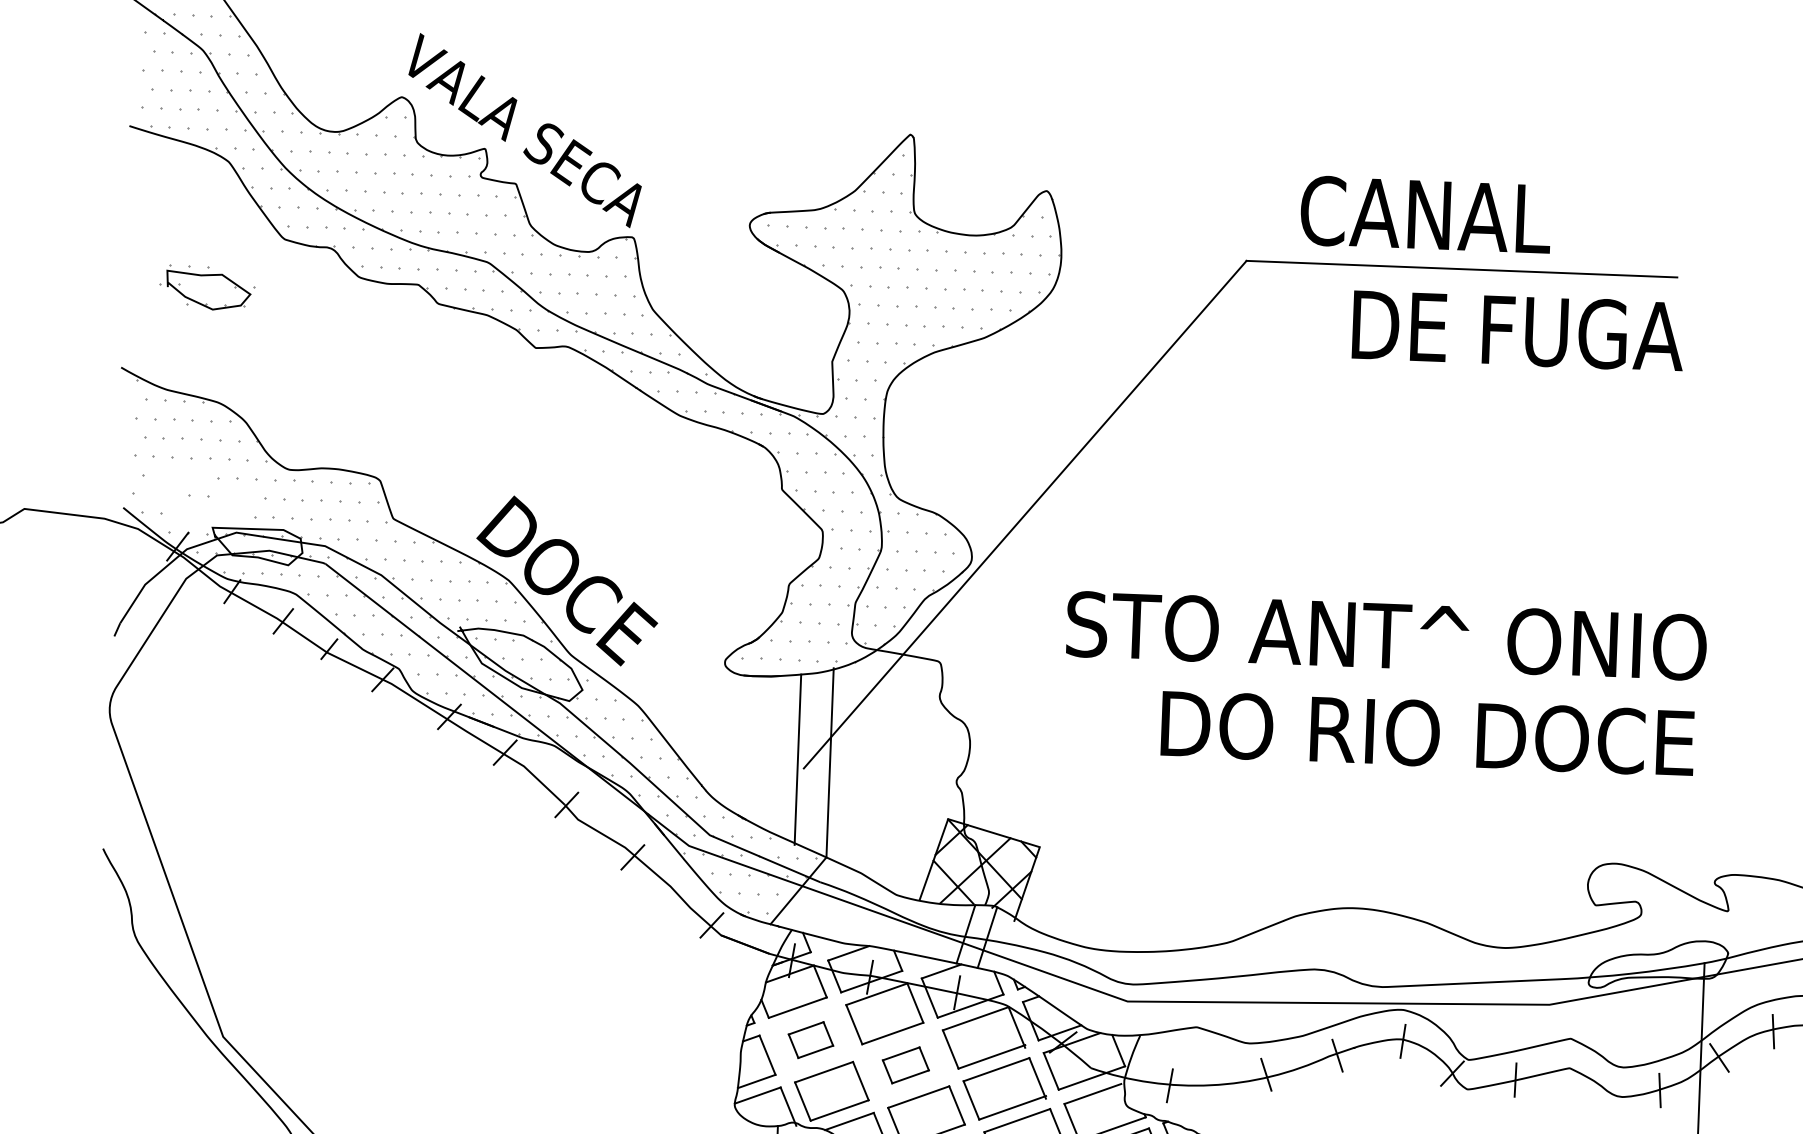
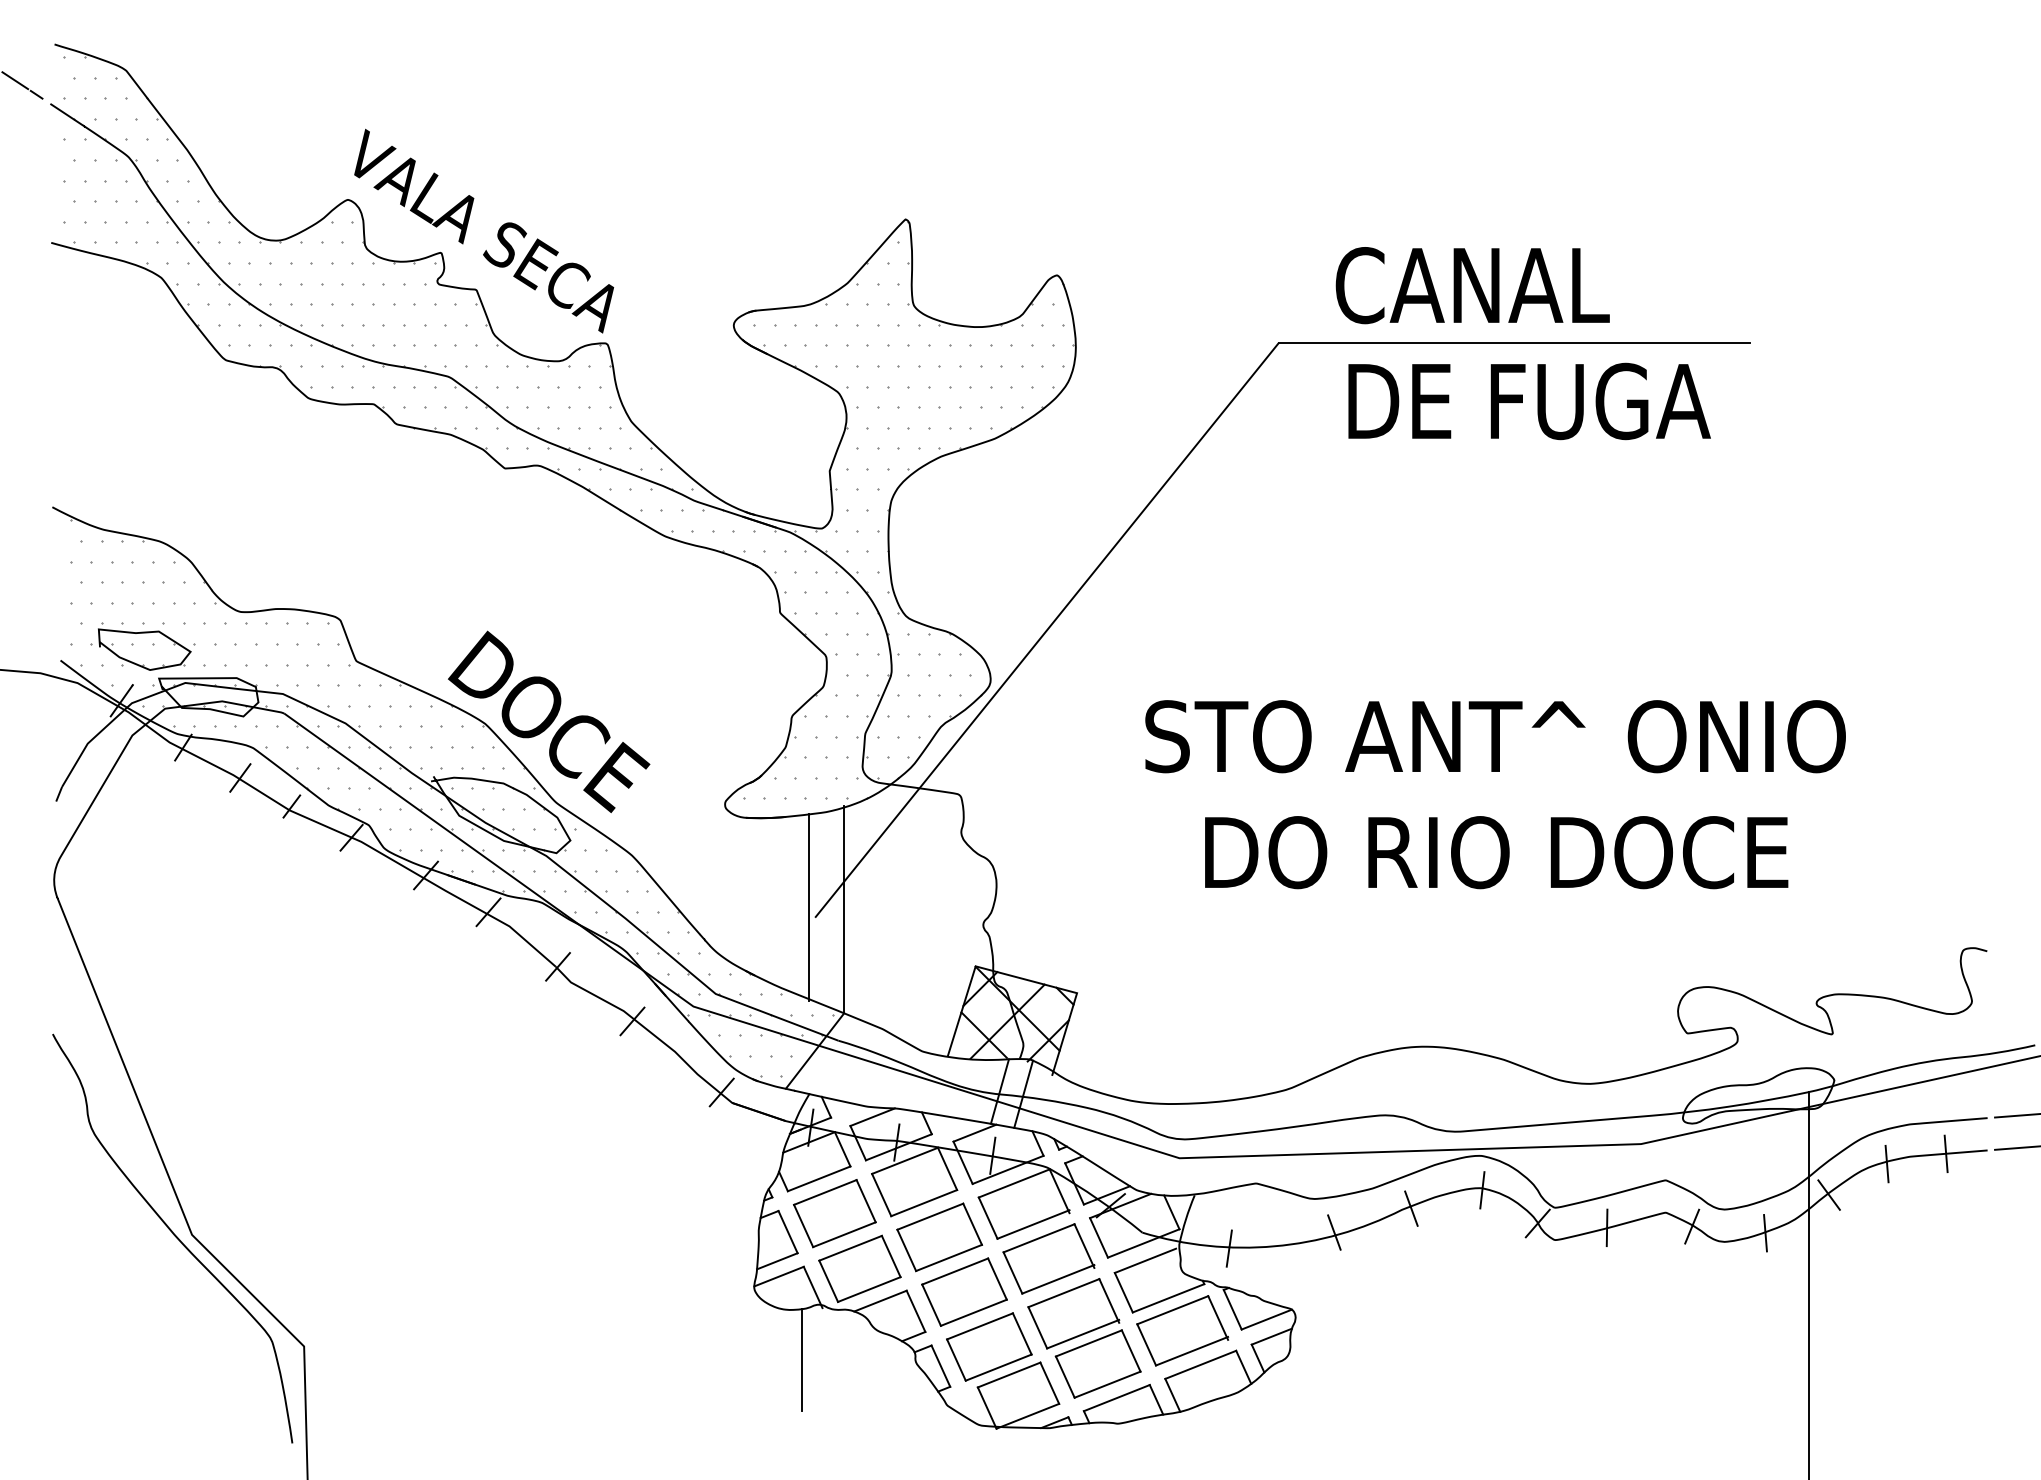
part: (206, 287) -> (142, 646), moved
text: (1518, 330) -> (1529, 401), moved
text: (1386, 635) -> (1495, 736), moved
part: (810, 1039) -> (834, 1213), size x1.67
part: (905, 1065) -> (939, 1237), size x1.67
line: (1593, 1081) -> (1692, 1226), added

